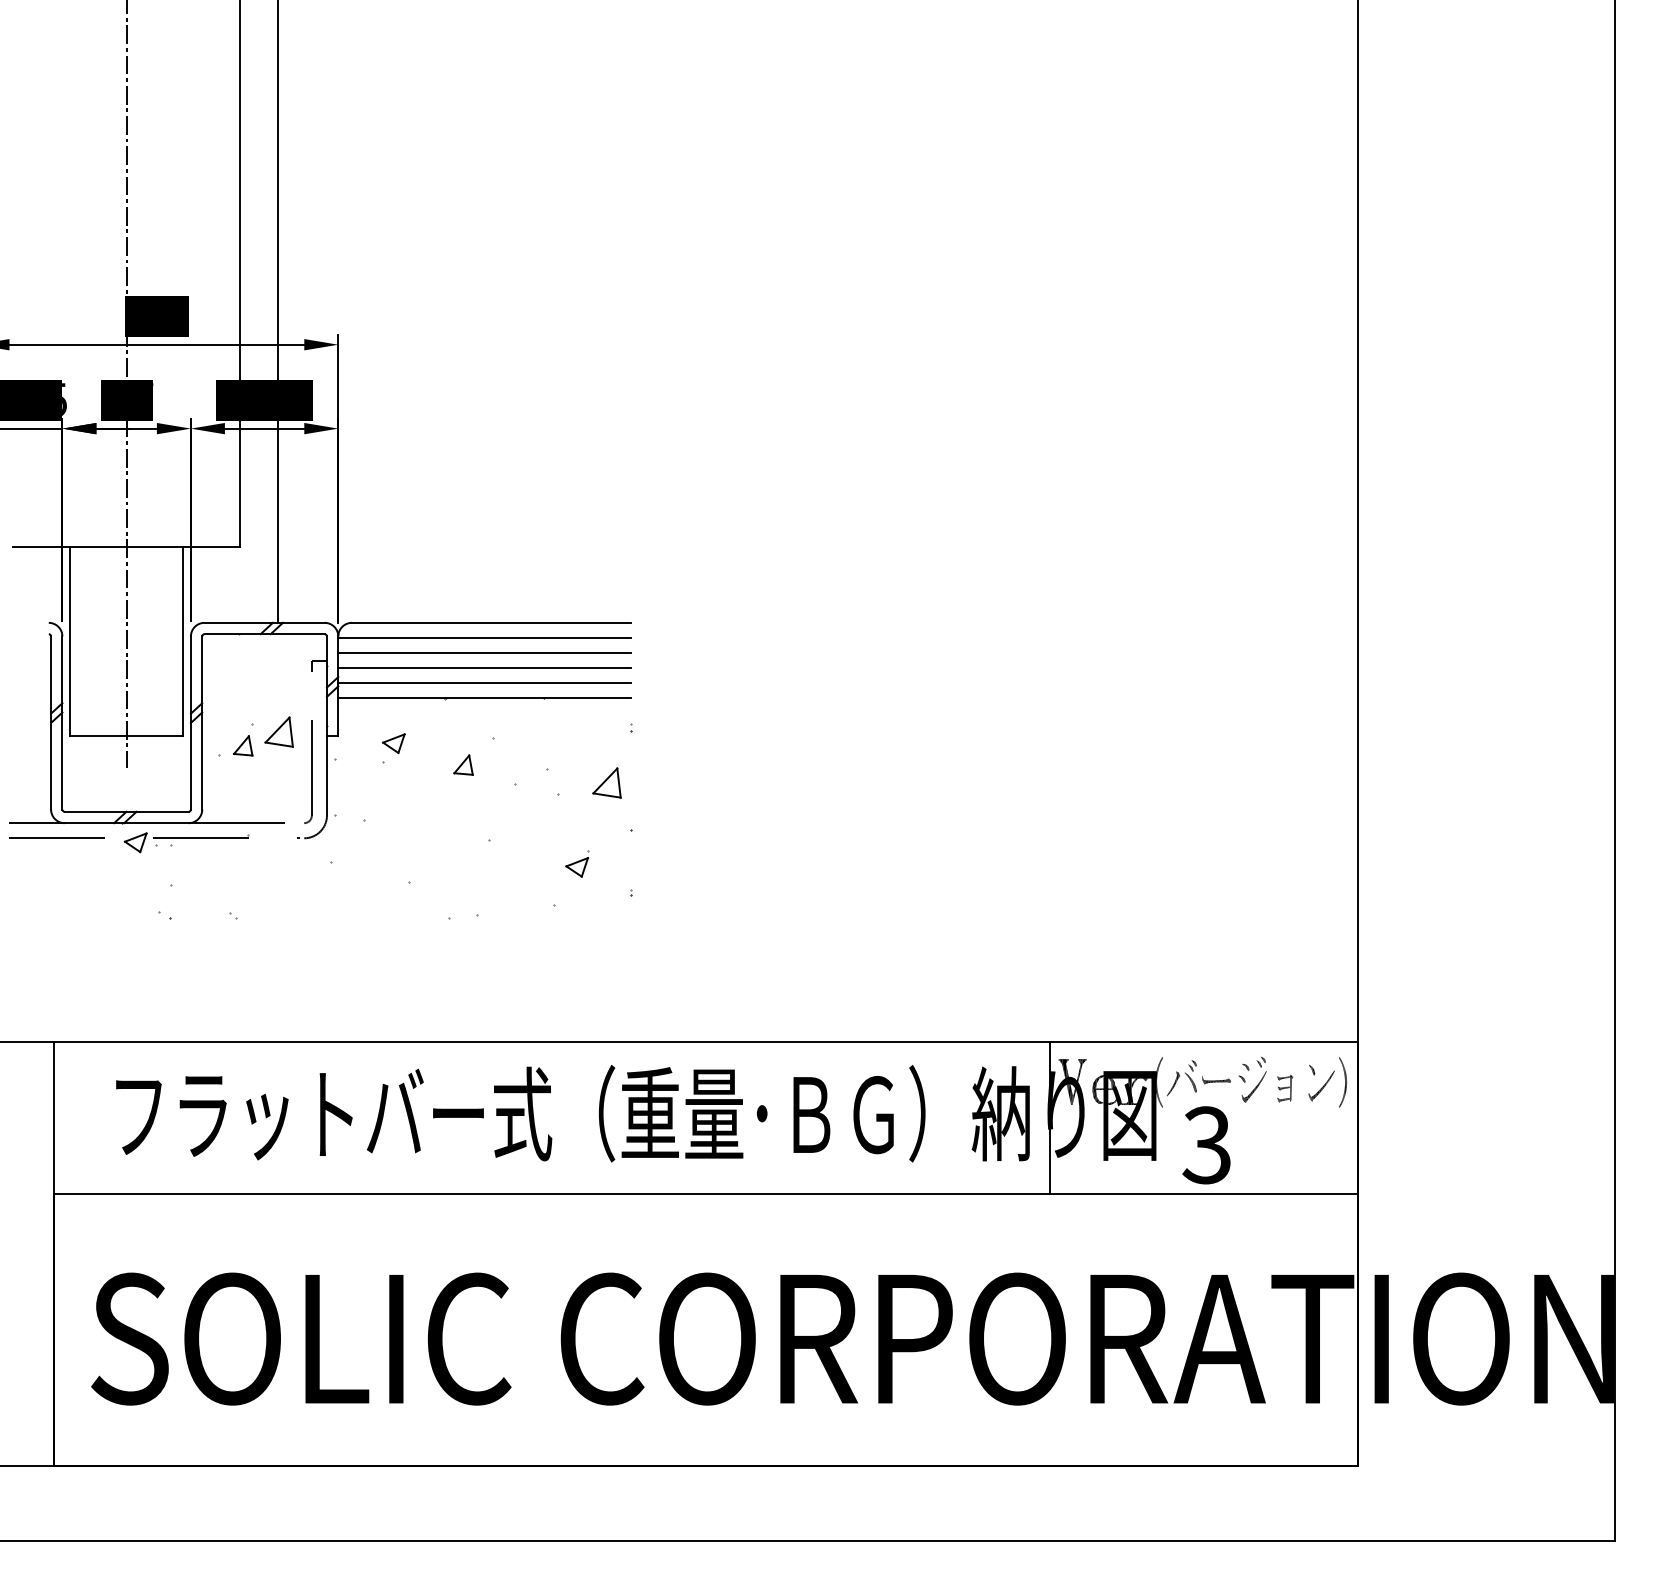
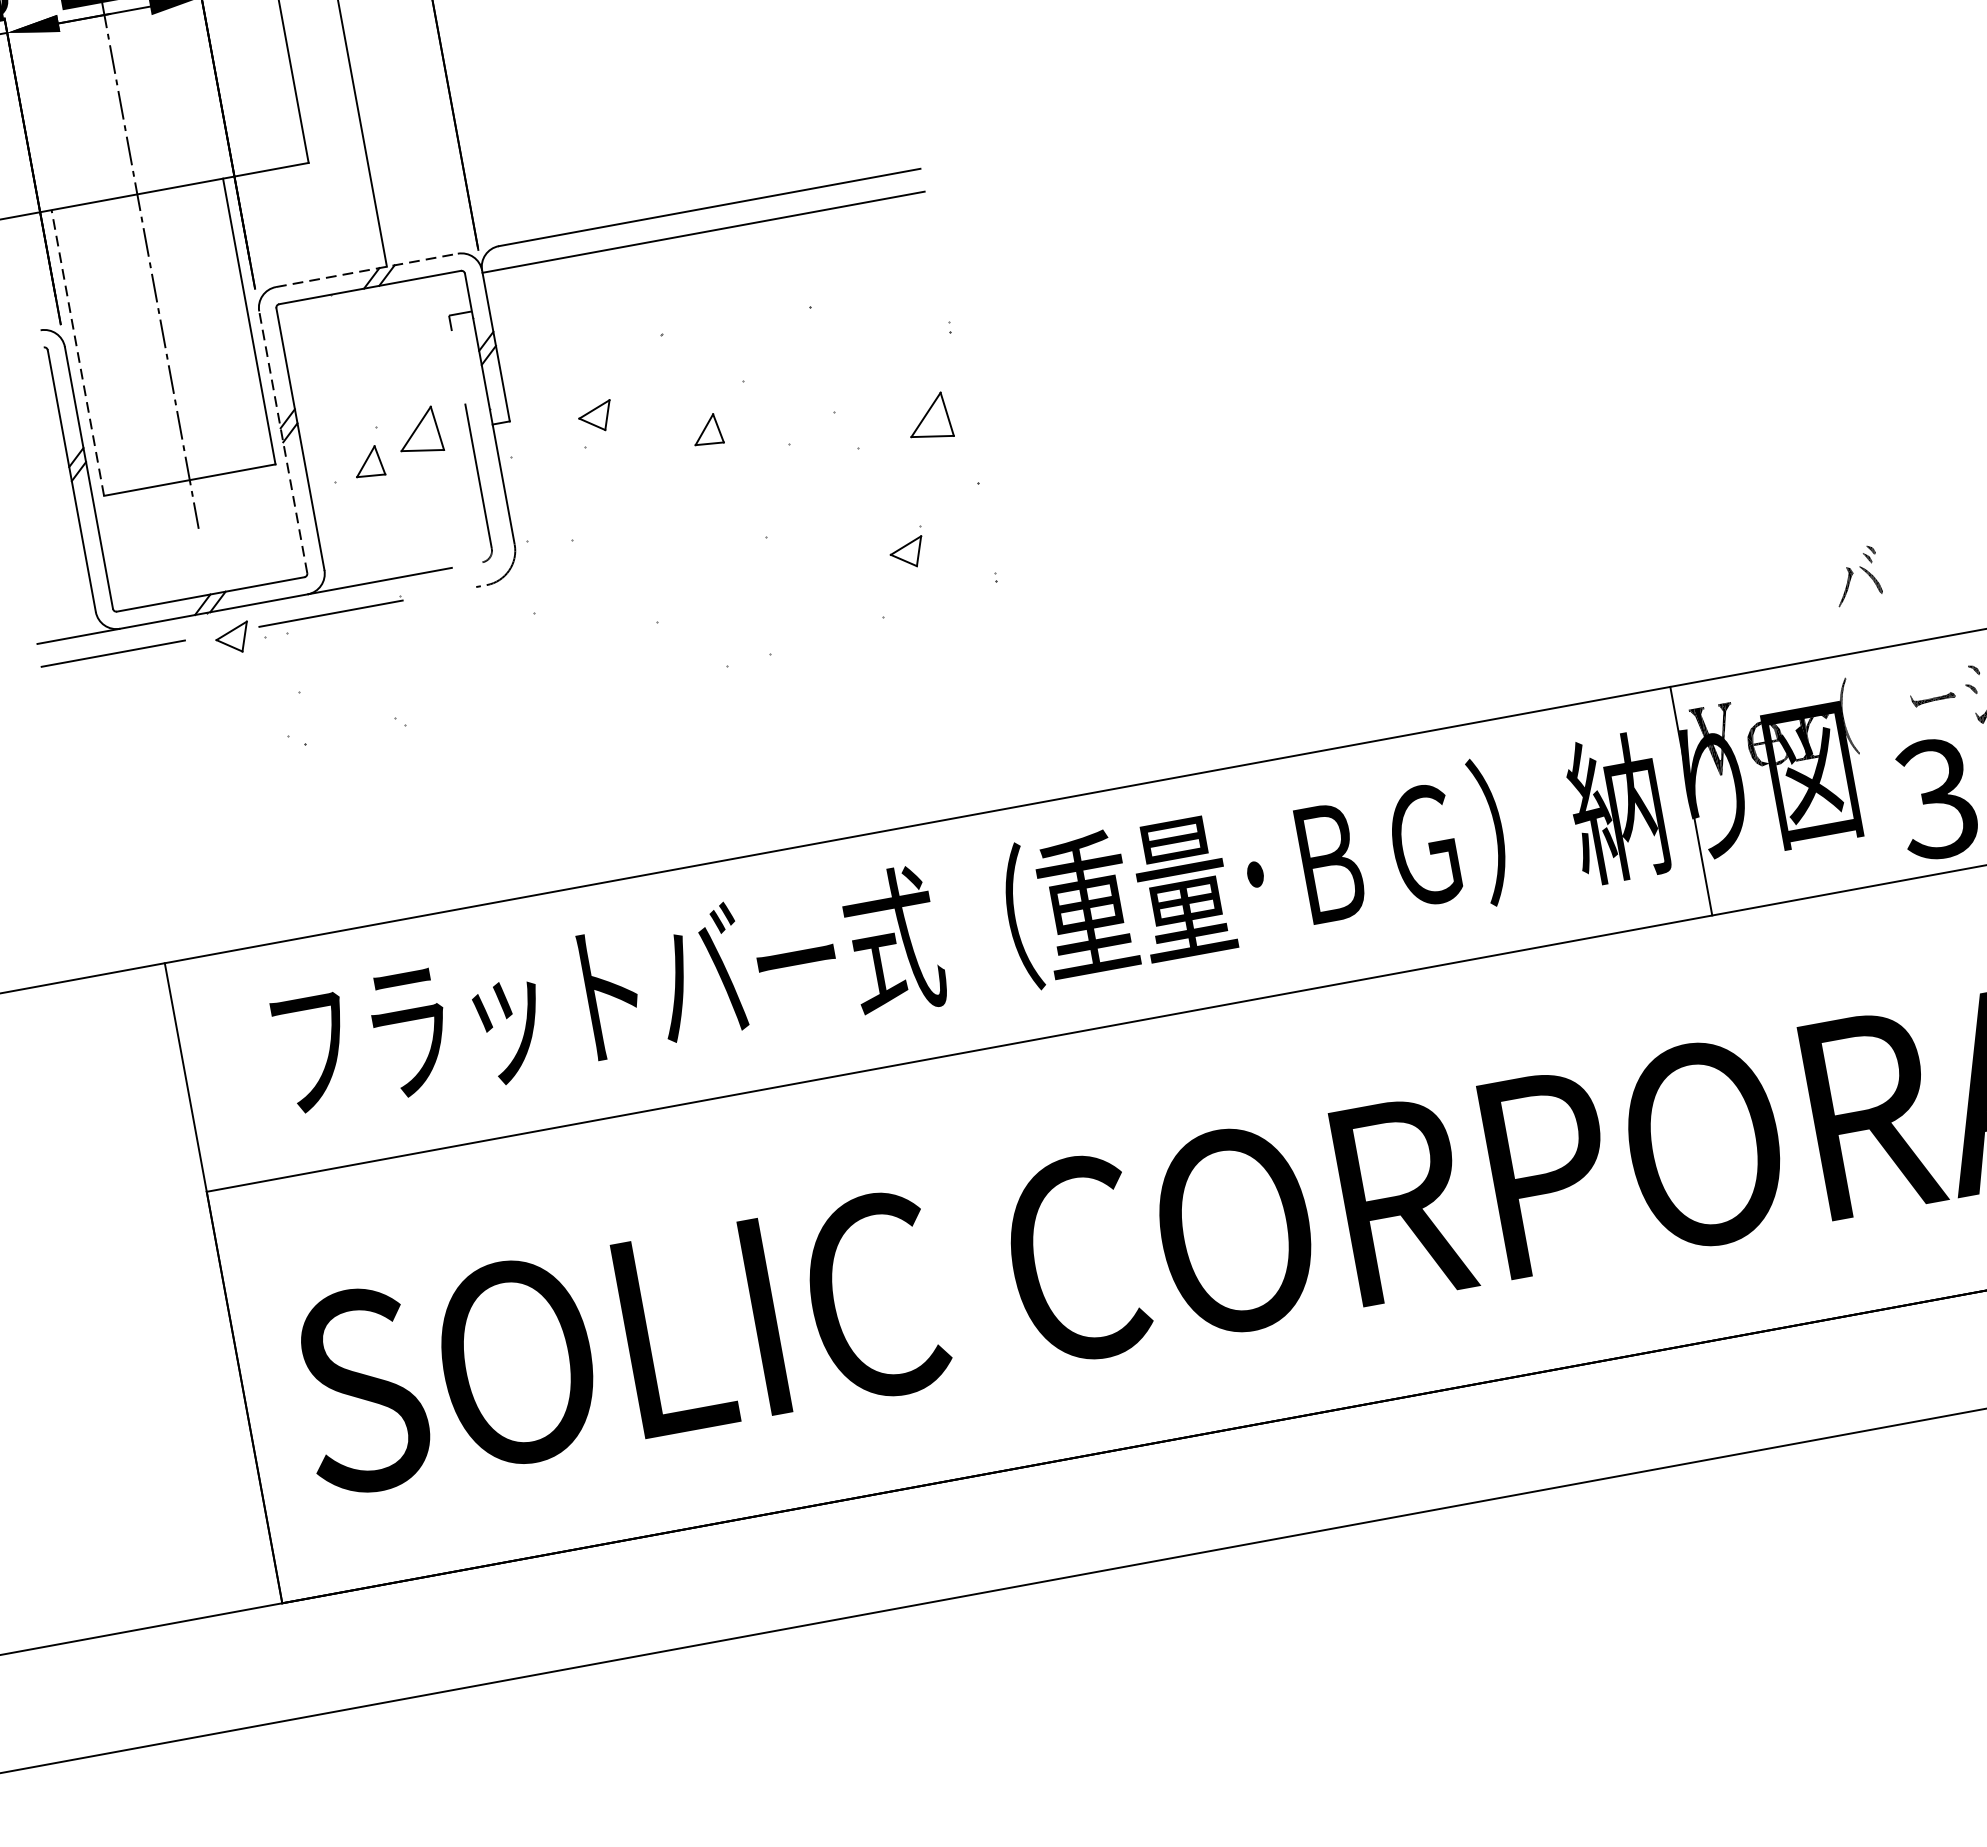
line: (265, 622) -> (368, 269), solid -> dashed
line: (69, 641) -> (77, 352), solid -> dashed
line: (484, 653) -> (707, 255), removed
line: (484, 668) -> (712, 278), removed
line: (484, 683) -> (716, 301), removed
line: (484, 698) -> (720, 323), removed
line: (190, 723) -> (282, 443), solid -> dashed
part: (1181, 1078) -> (1856, 576), moved

